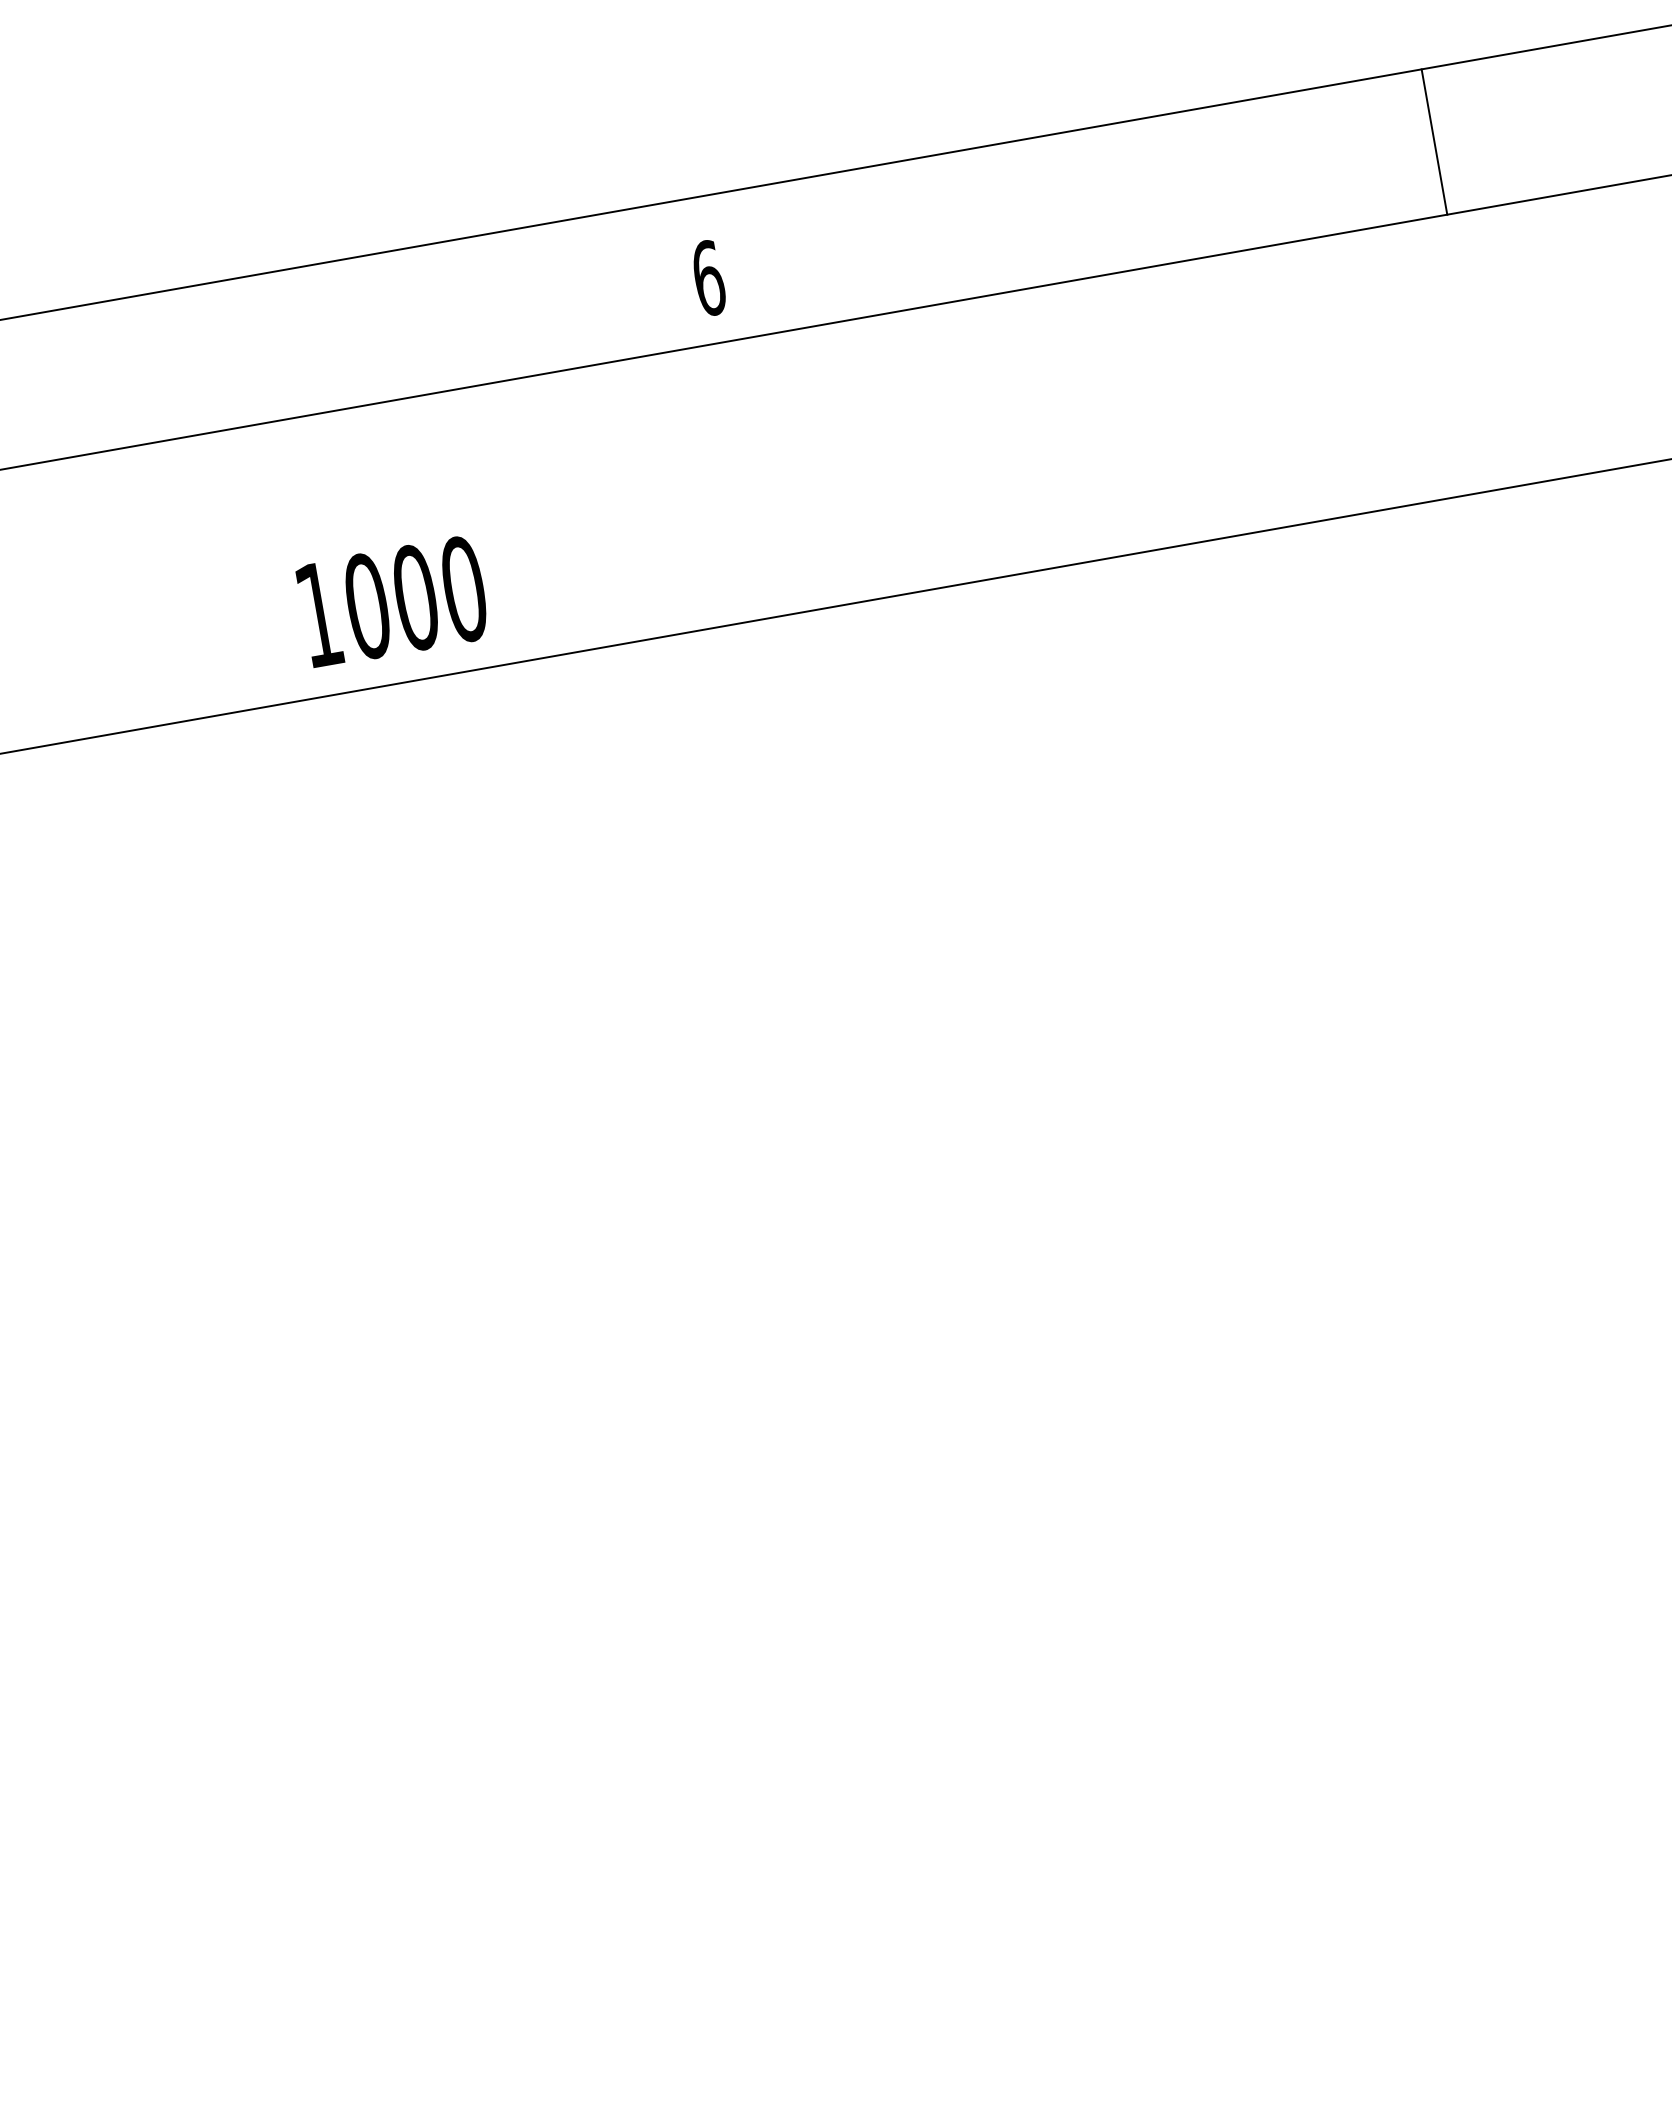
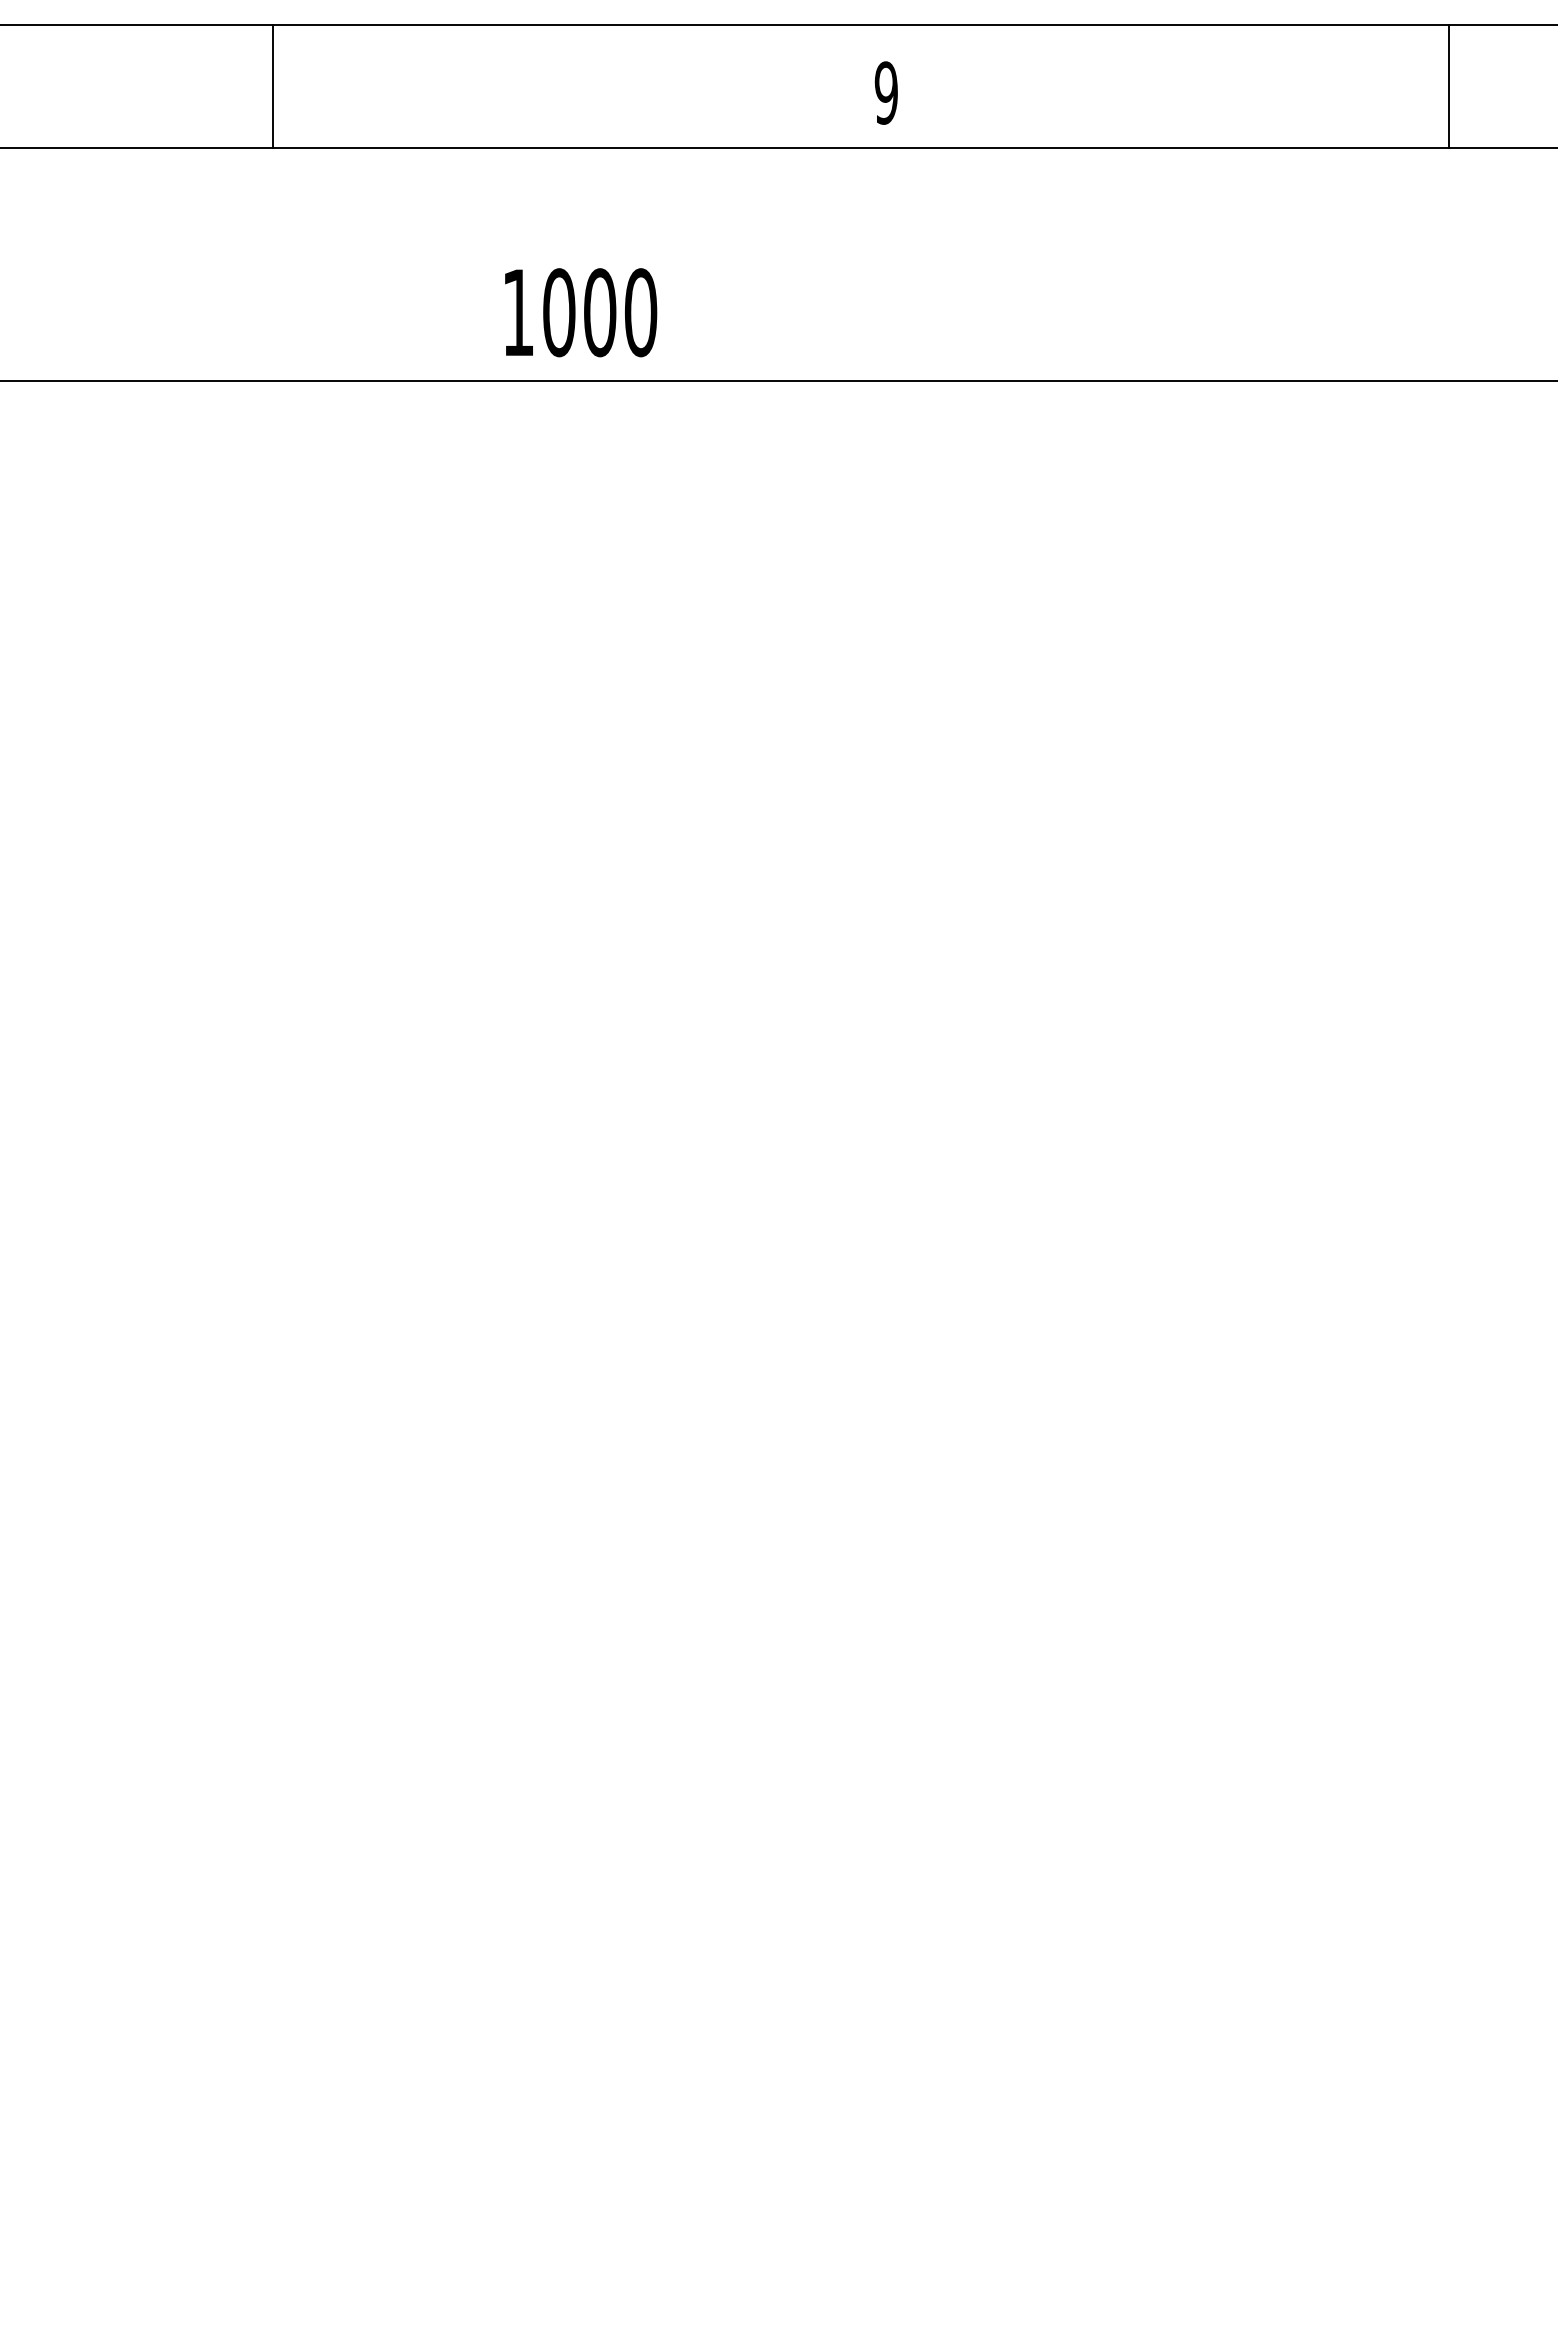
line: (1434, 141) -> (1449, 85), moved
text: (708, 277) -> (886, 92), 6 -> 9

